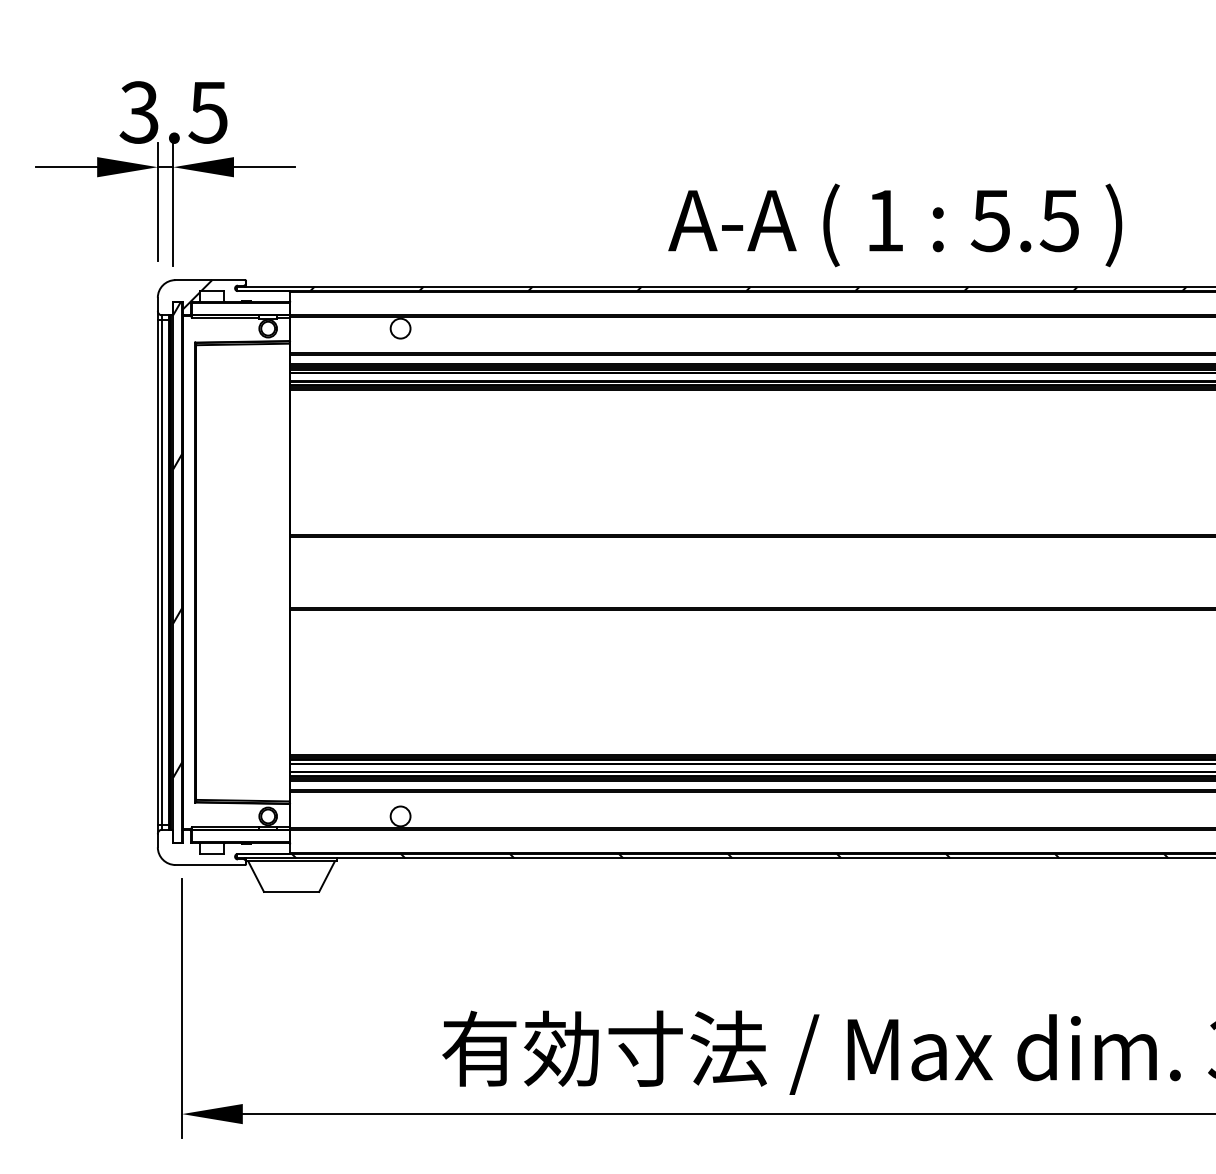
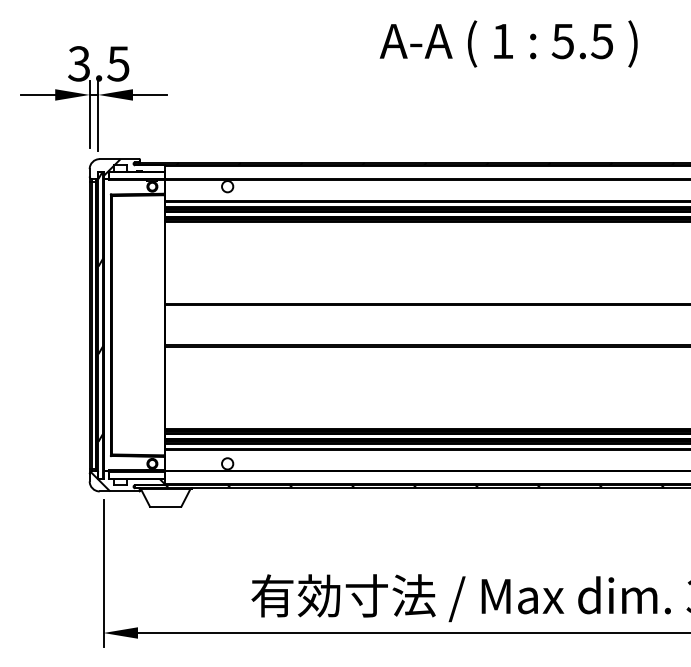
text: (894, 224) -> (508, 43), moved
hatch: (224, 847) -> (127, 481), added

